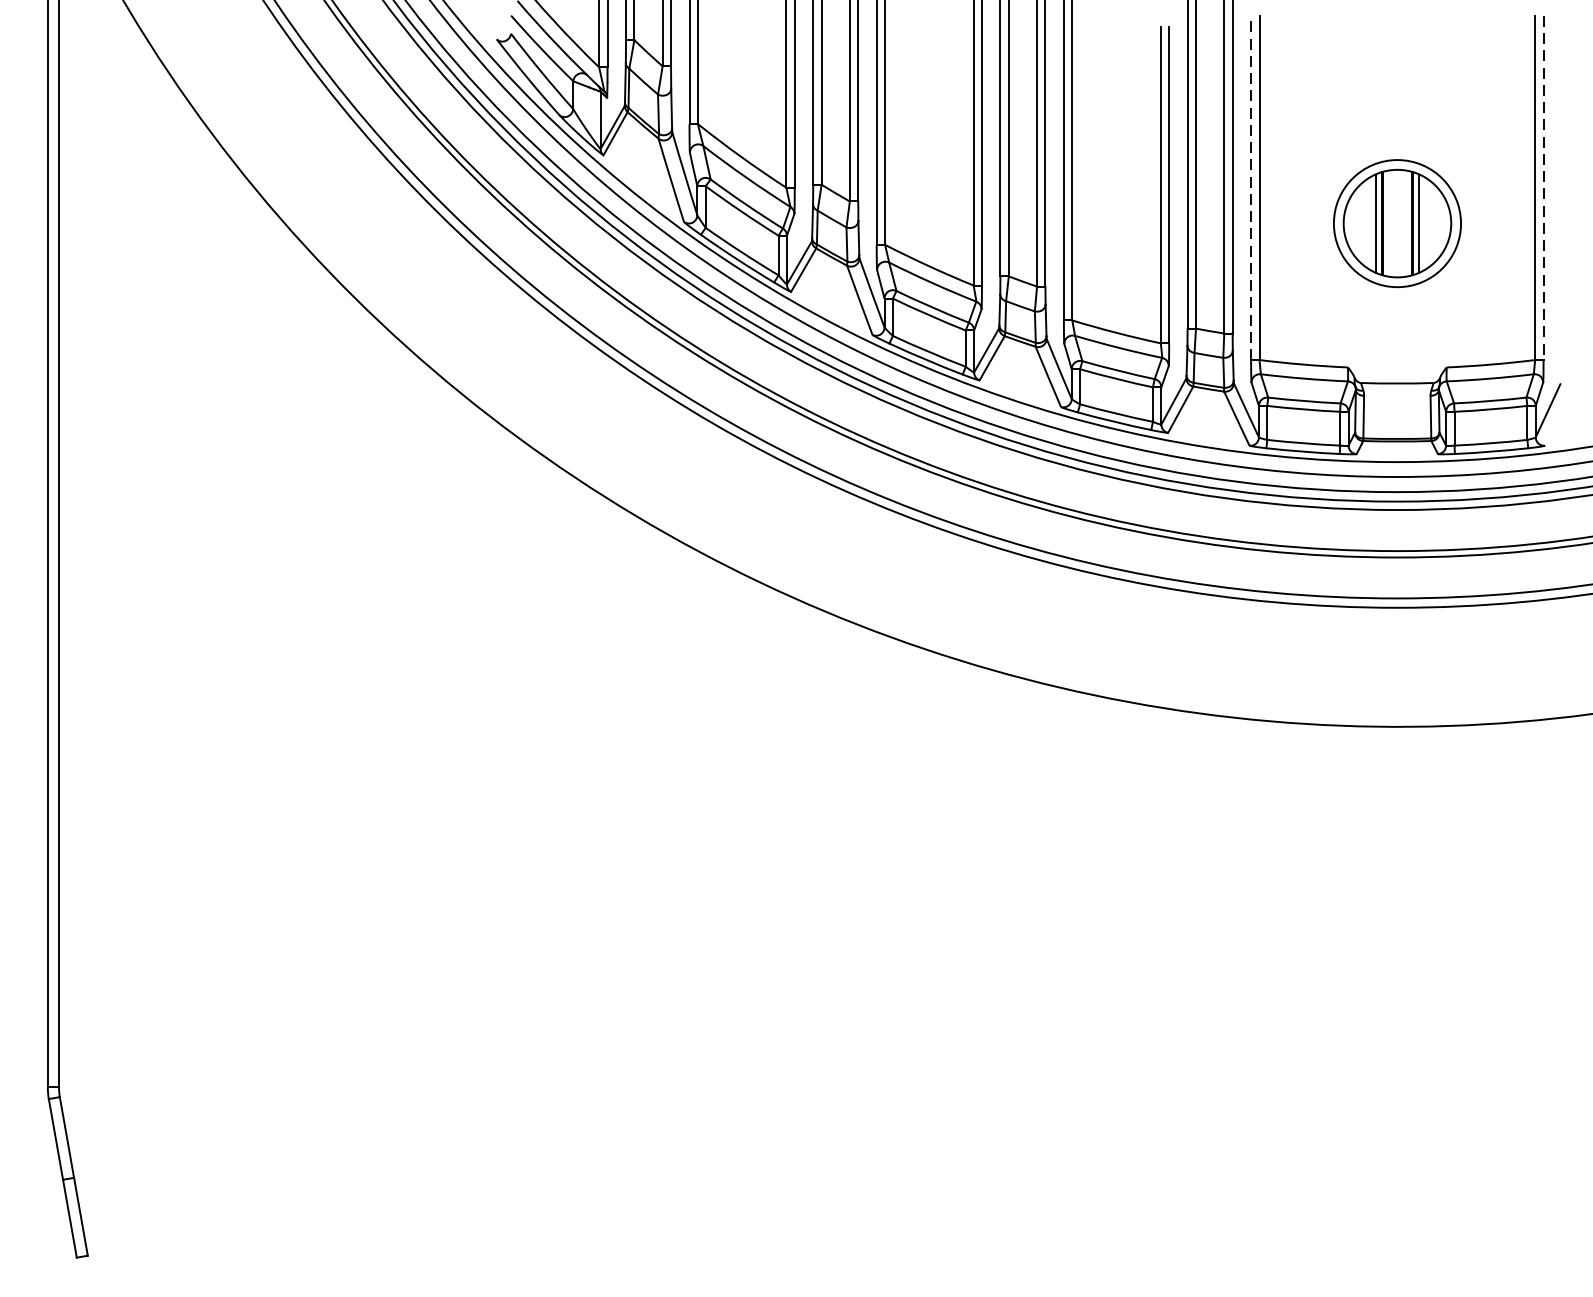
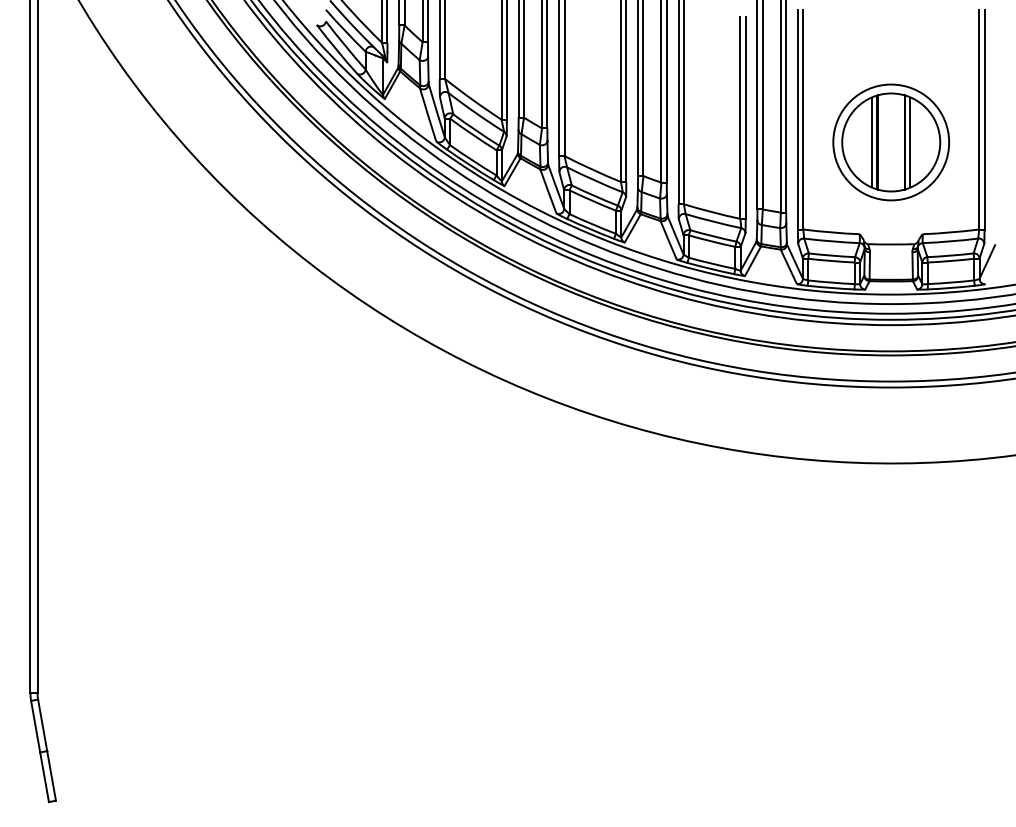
line: (1250, 187) -> (797, 119), dashed -> solid
line: (1543, 187) -> (984, 119), dashed -> solid
part: (1397, 223) -> (891, 142), size x1.43

